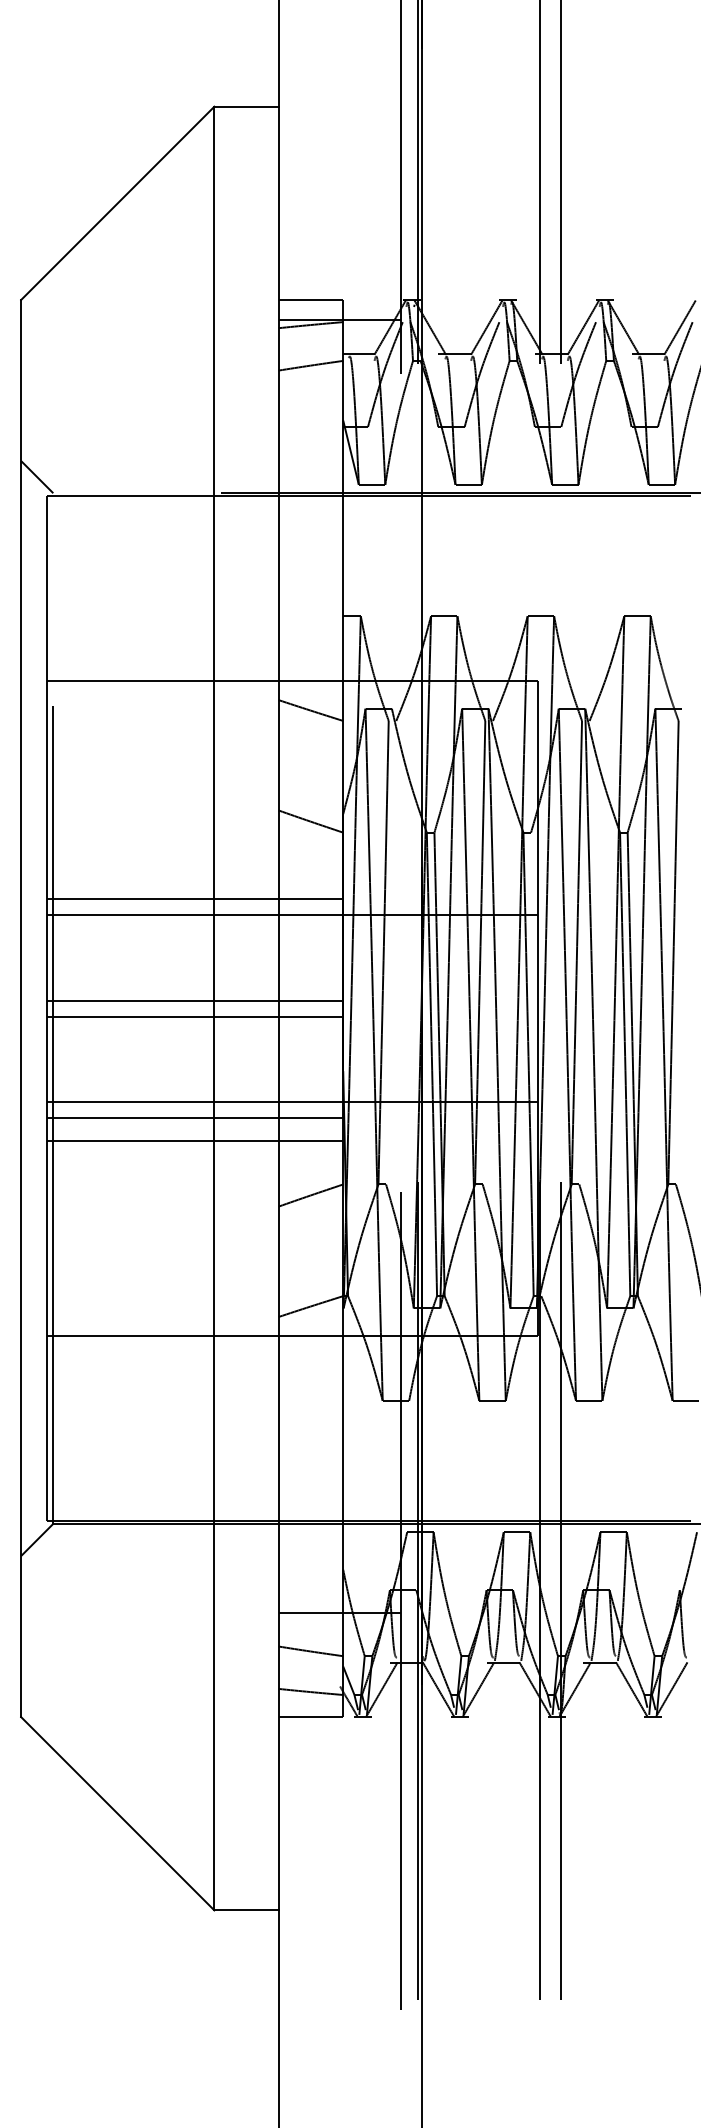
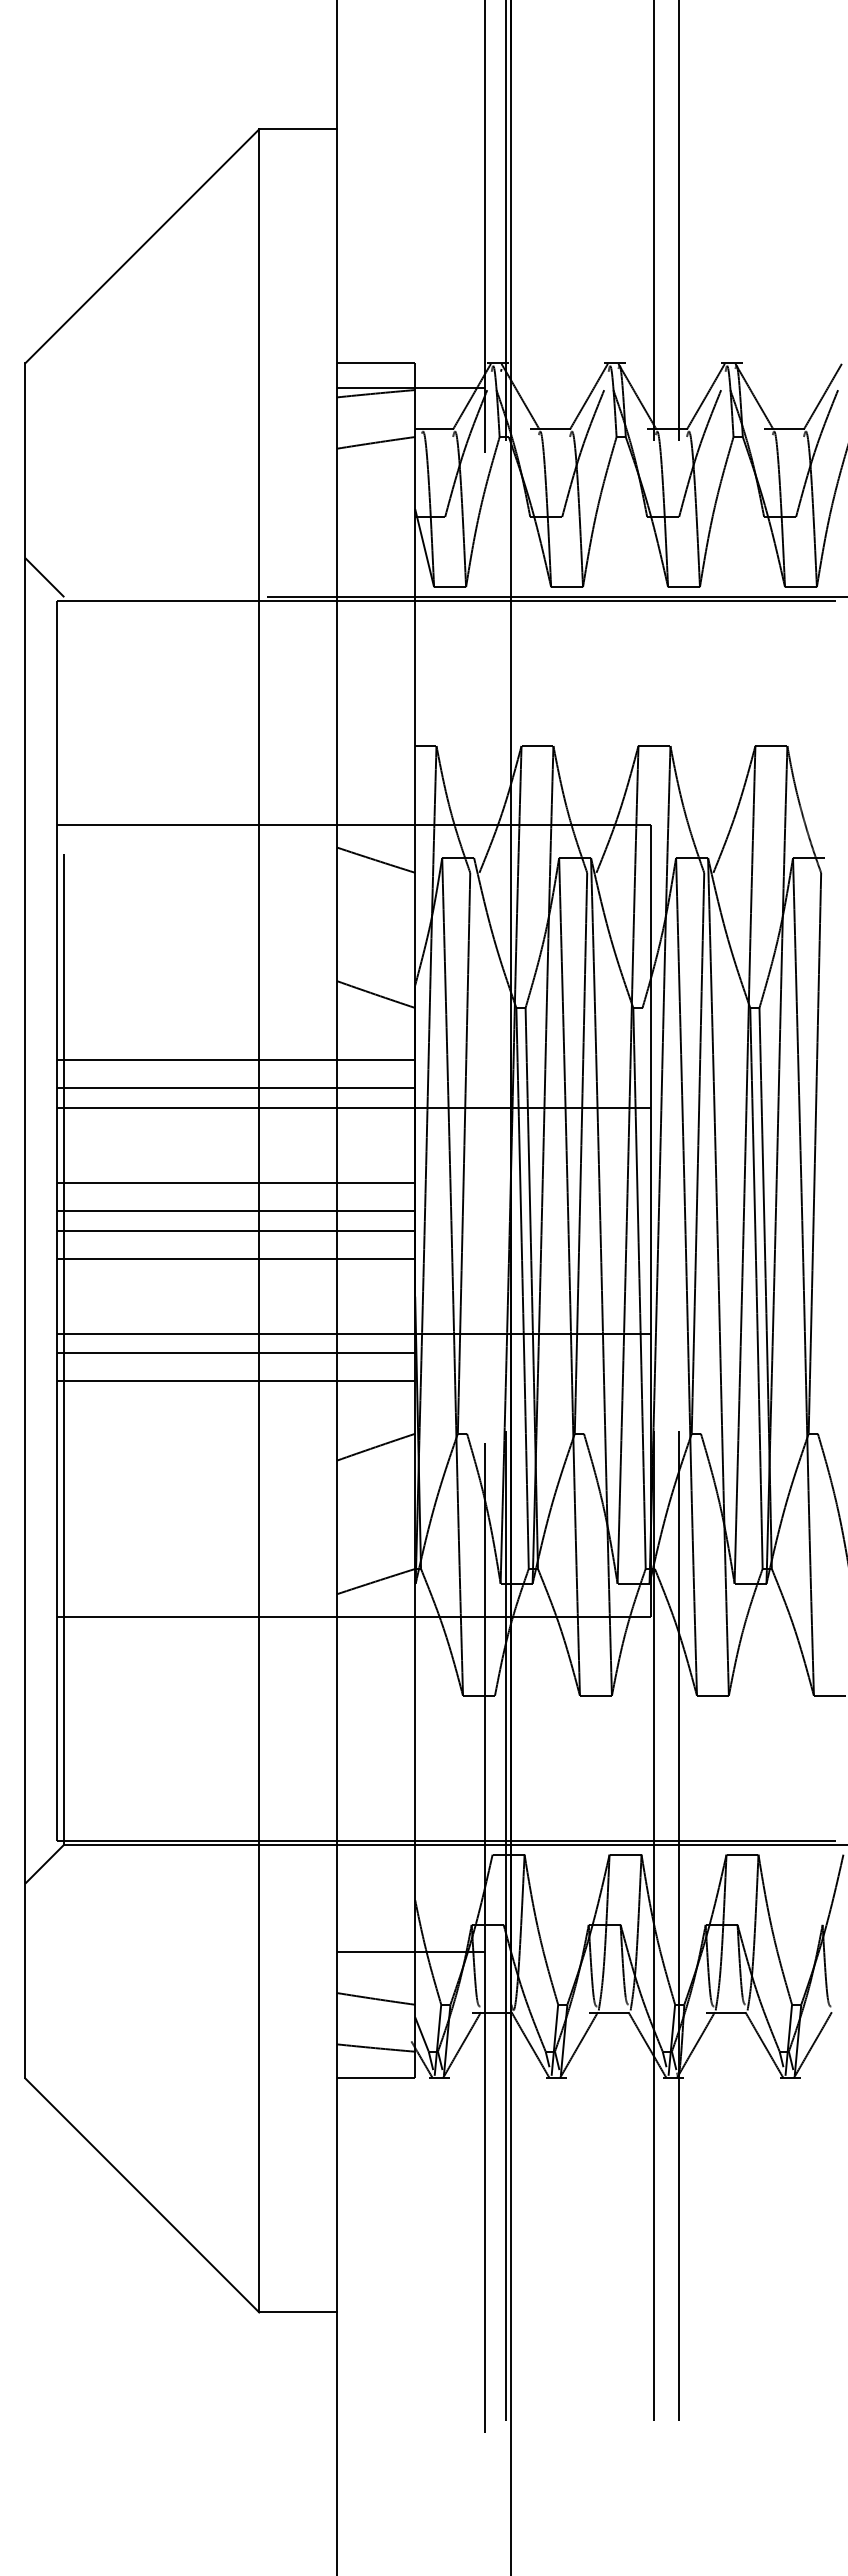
line: (194, 876) -> (235, 1060), added
line: (194, 977) -> (235, 1183), added
line: (194, 1039) -> (235, 1258), added

